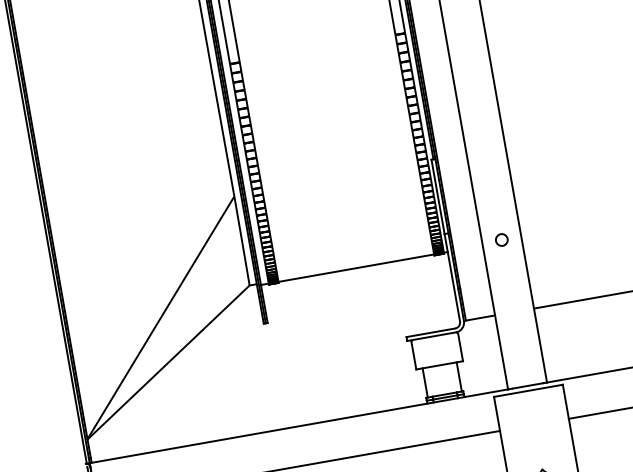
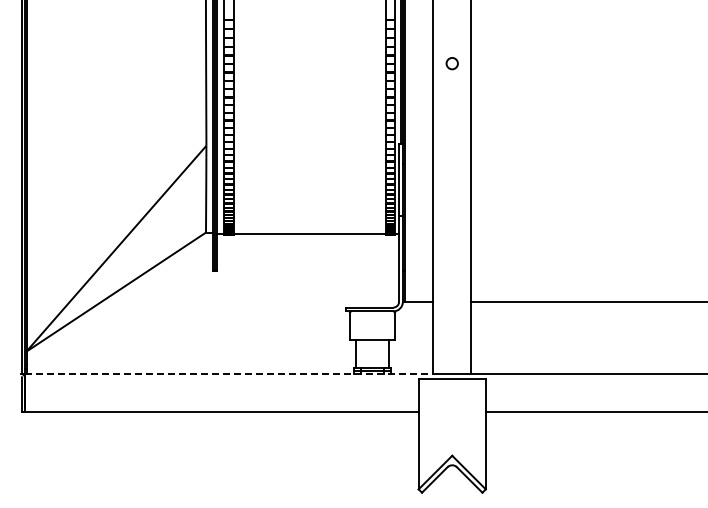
circle: (501, 240) -> (451, 63), moved
line: (299, 426) -> (229, 374), solid -> dashed

